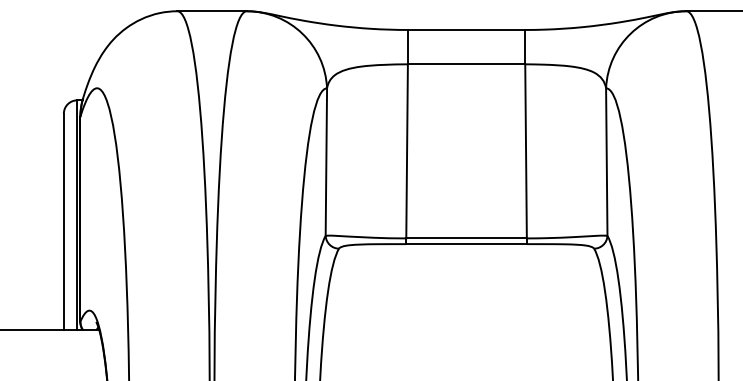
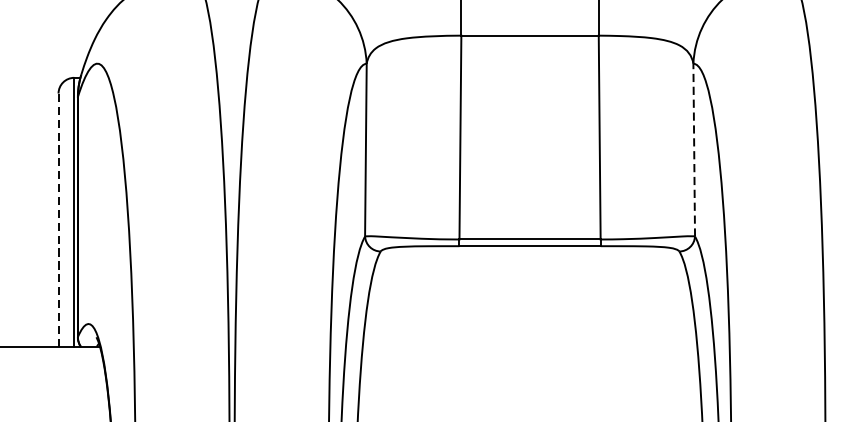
line: (606, 162) -> (693, 150), solid -> dashed
line: (63, 221) -> (58, 219), solid -> dashed

